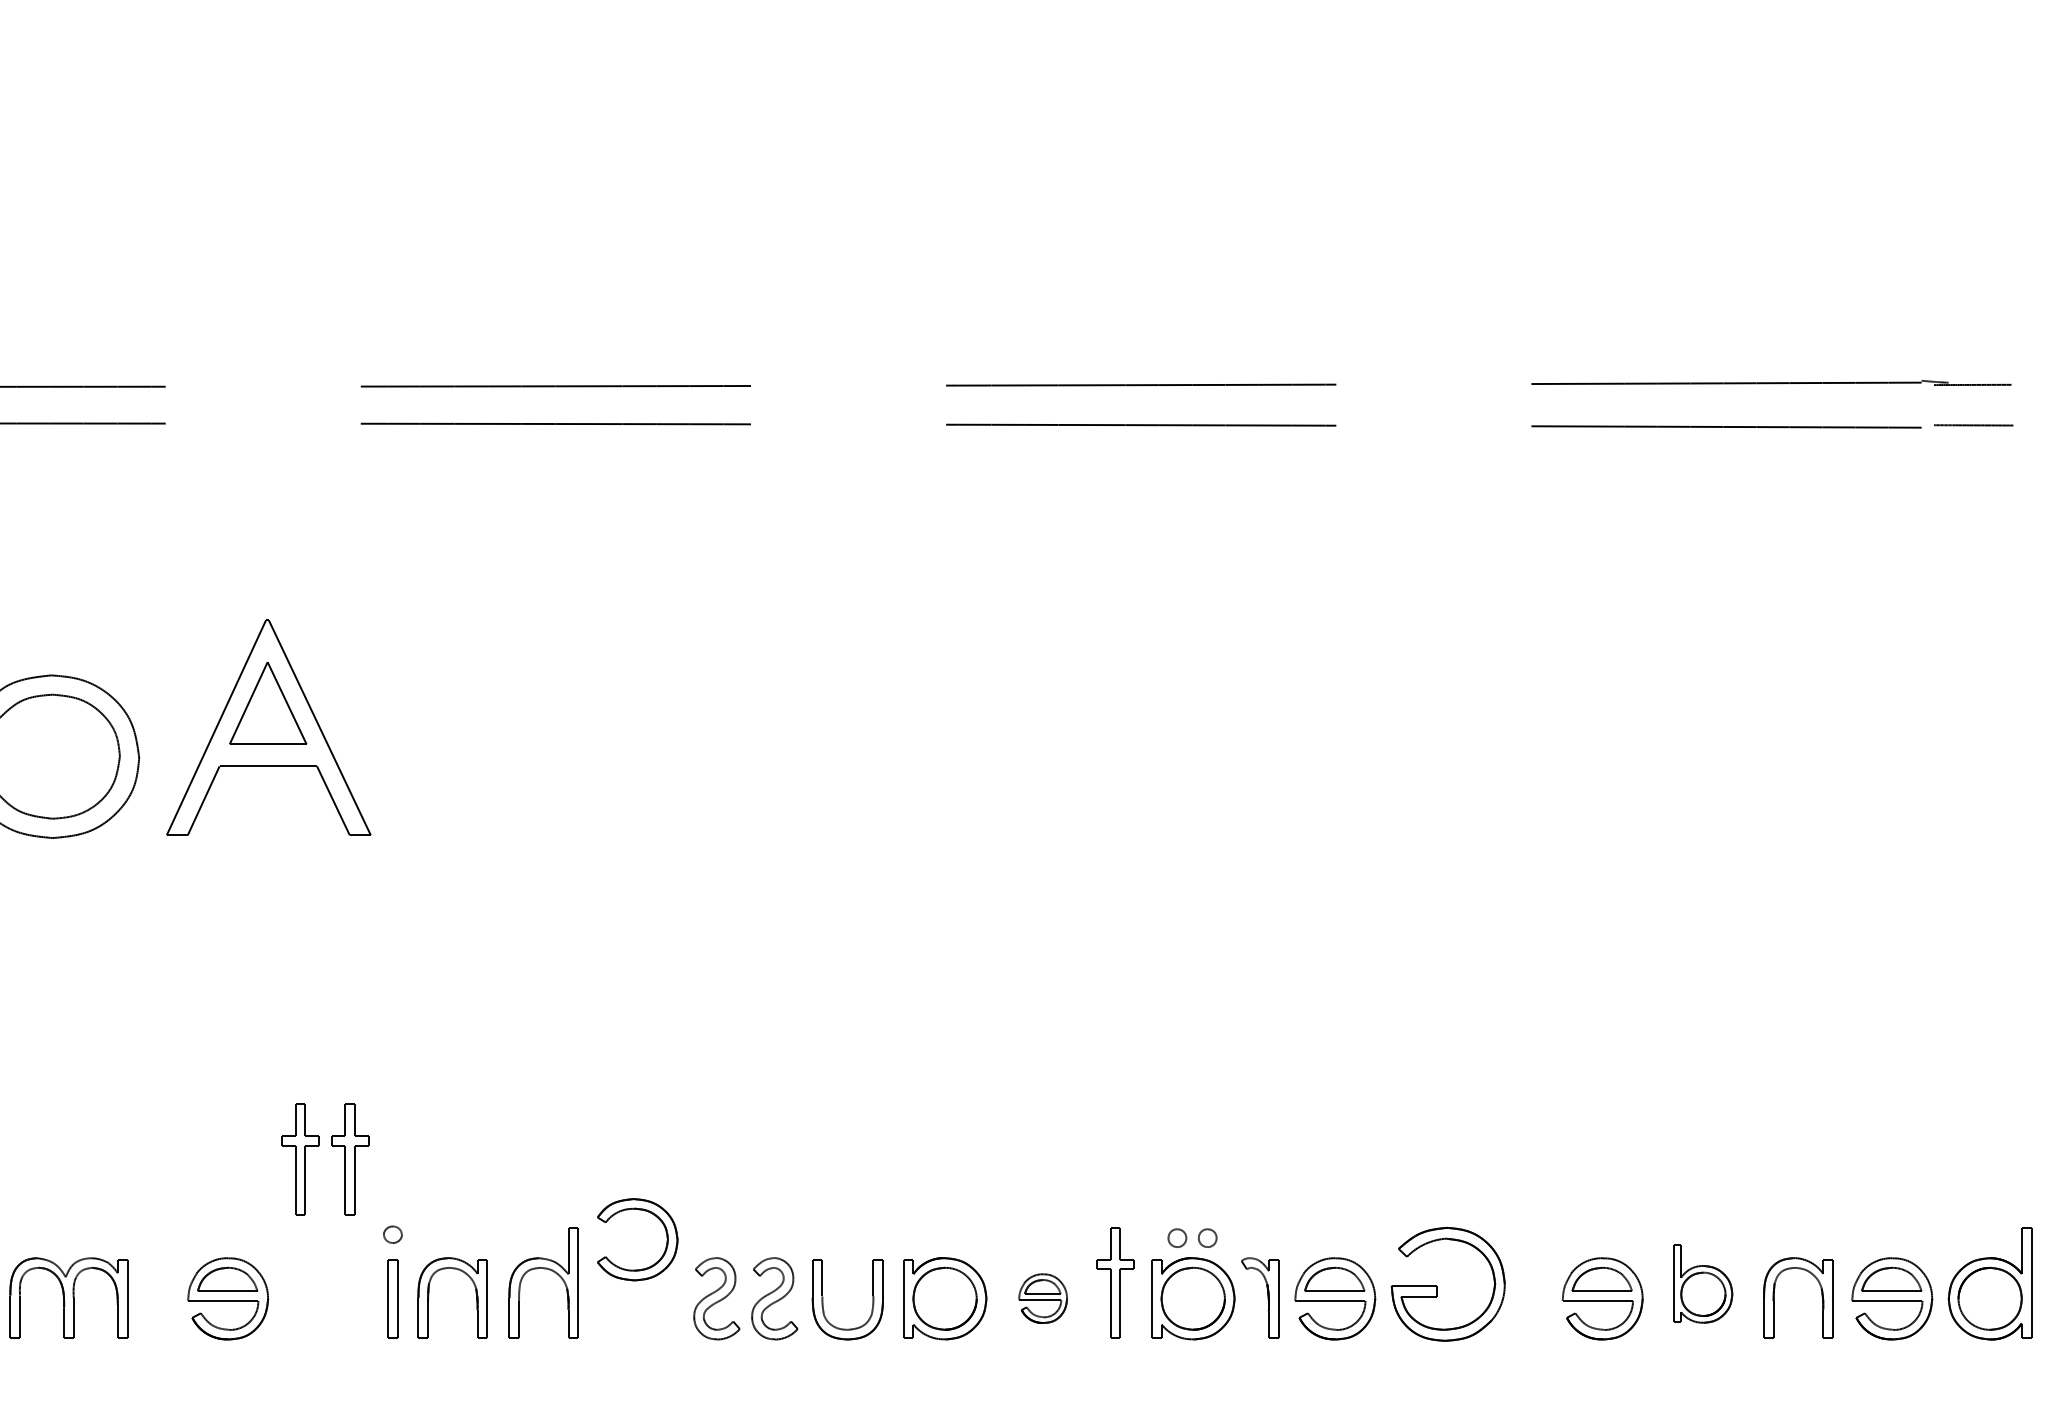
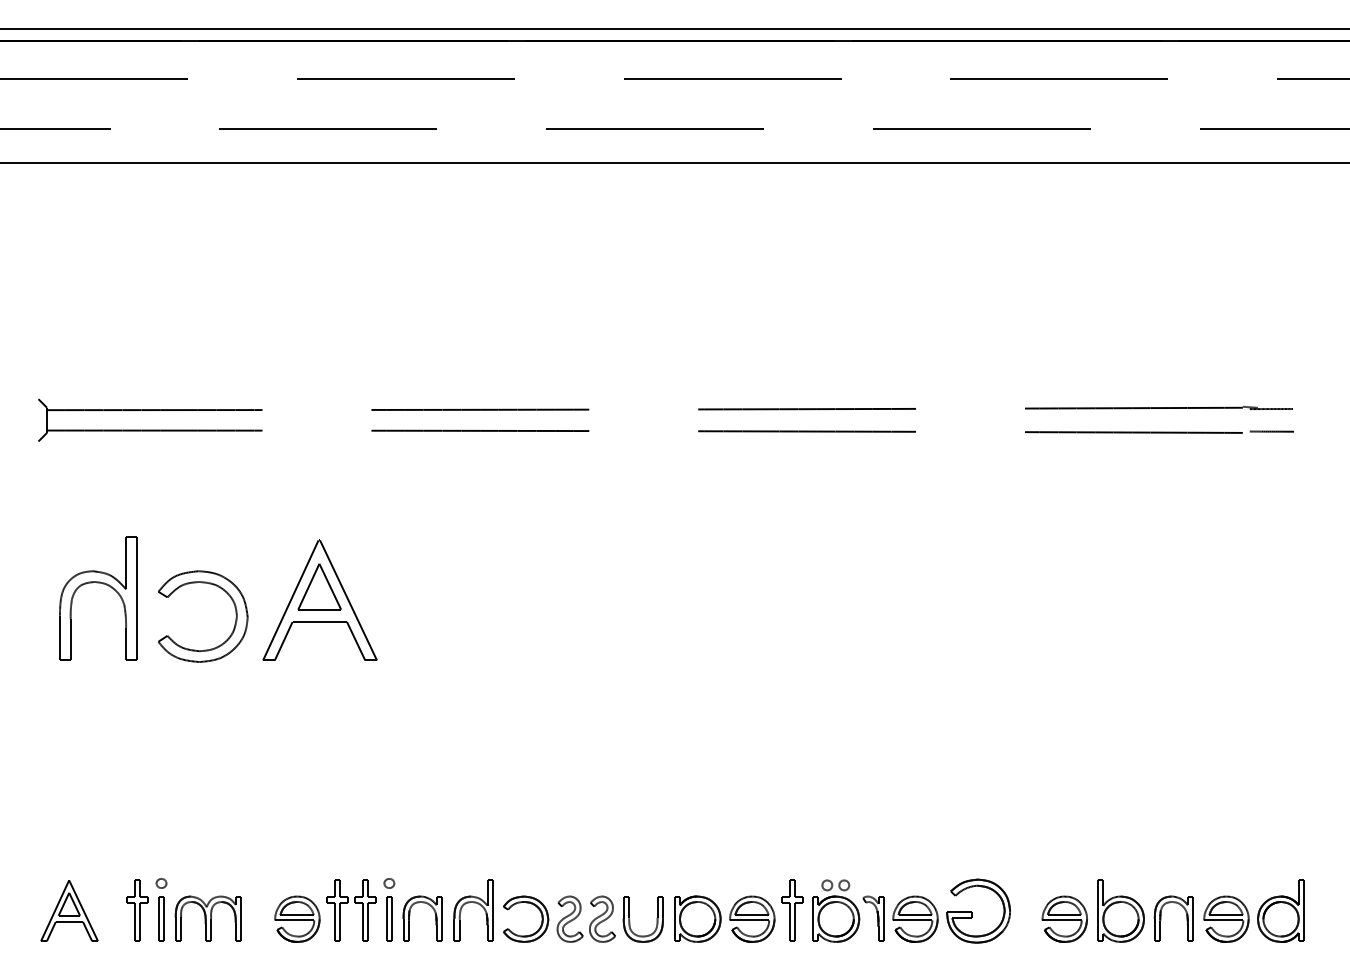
part: (317, 1146) -> (347, 903), moved
part: (651, 1215) -> (533, 905), moved
part: (1702, 1283) -> (1120, 910), size x1.43
part: (1043, 1297) -> (752, 918), size x1.67

